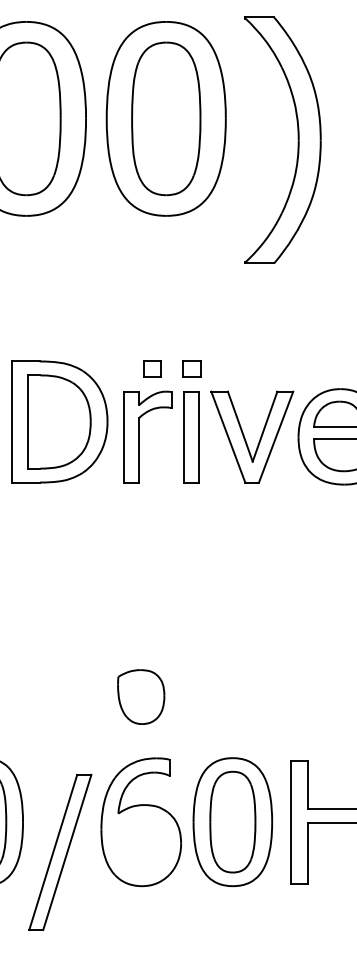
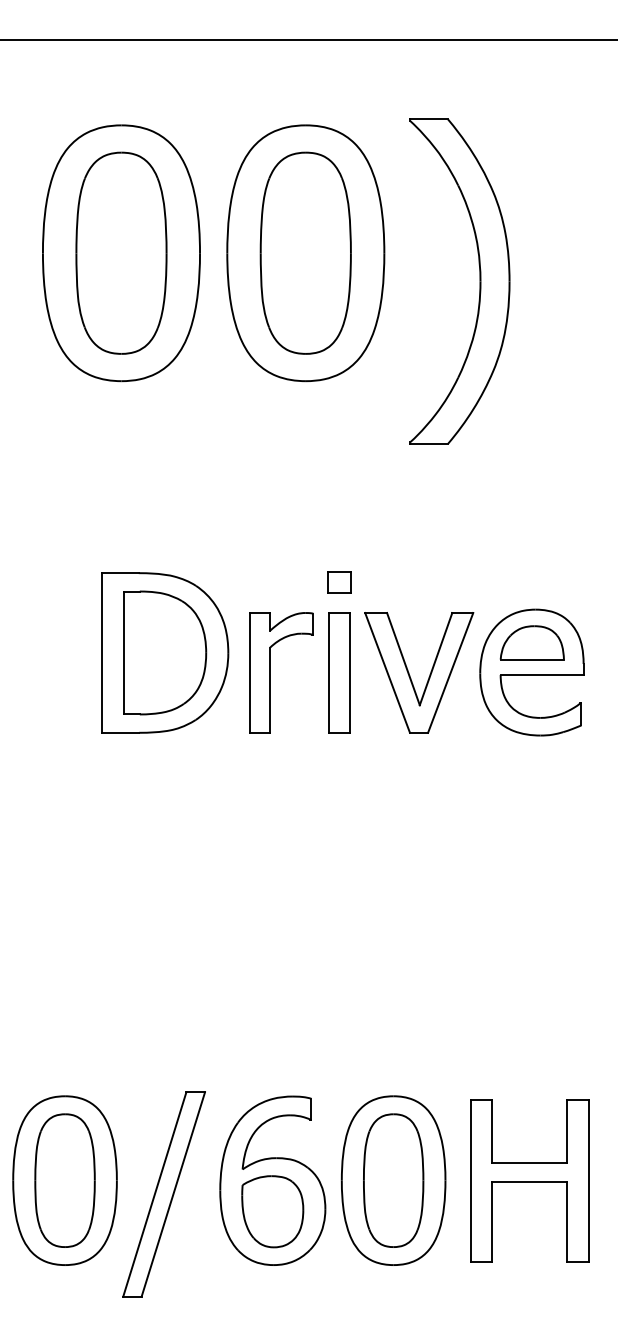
part: (152, 368) -> (287, 582), removed
part: (141, 696) -> (272, 1211), moved
part: (59, 852) -> (163, 1194), moved

